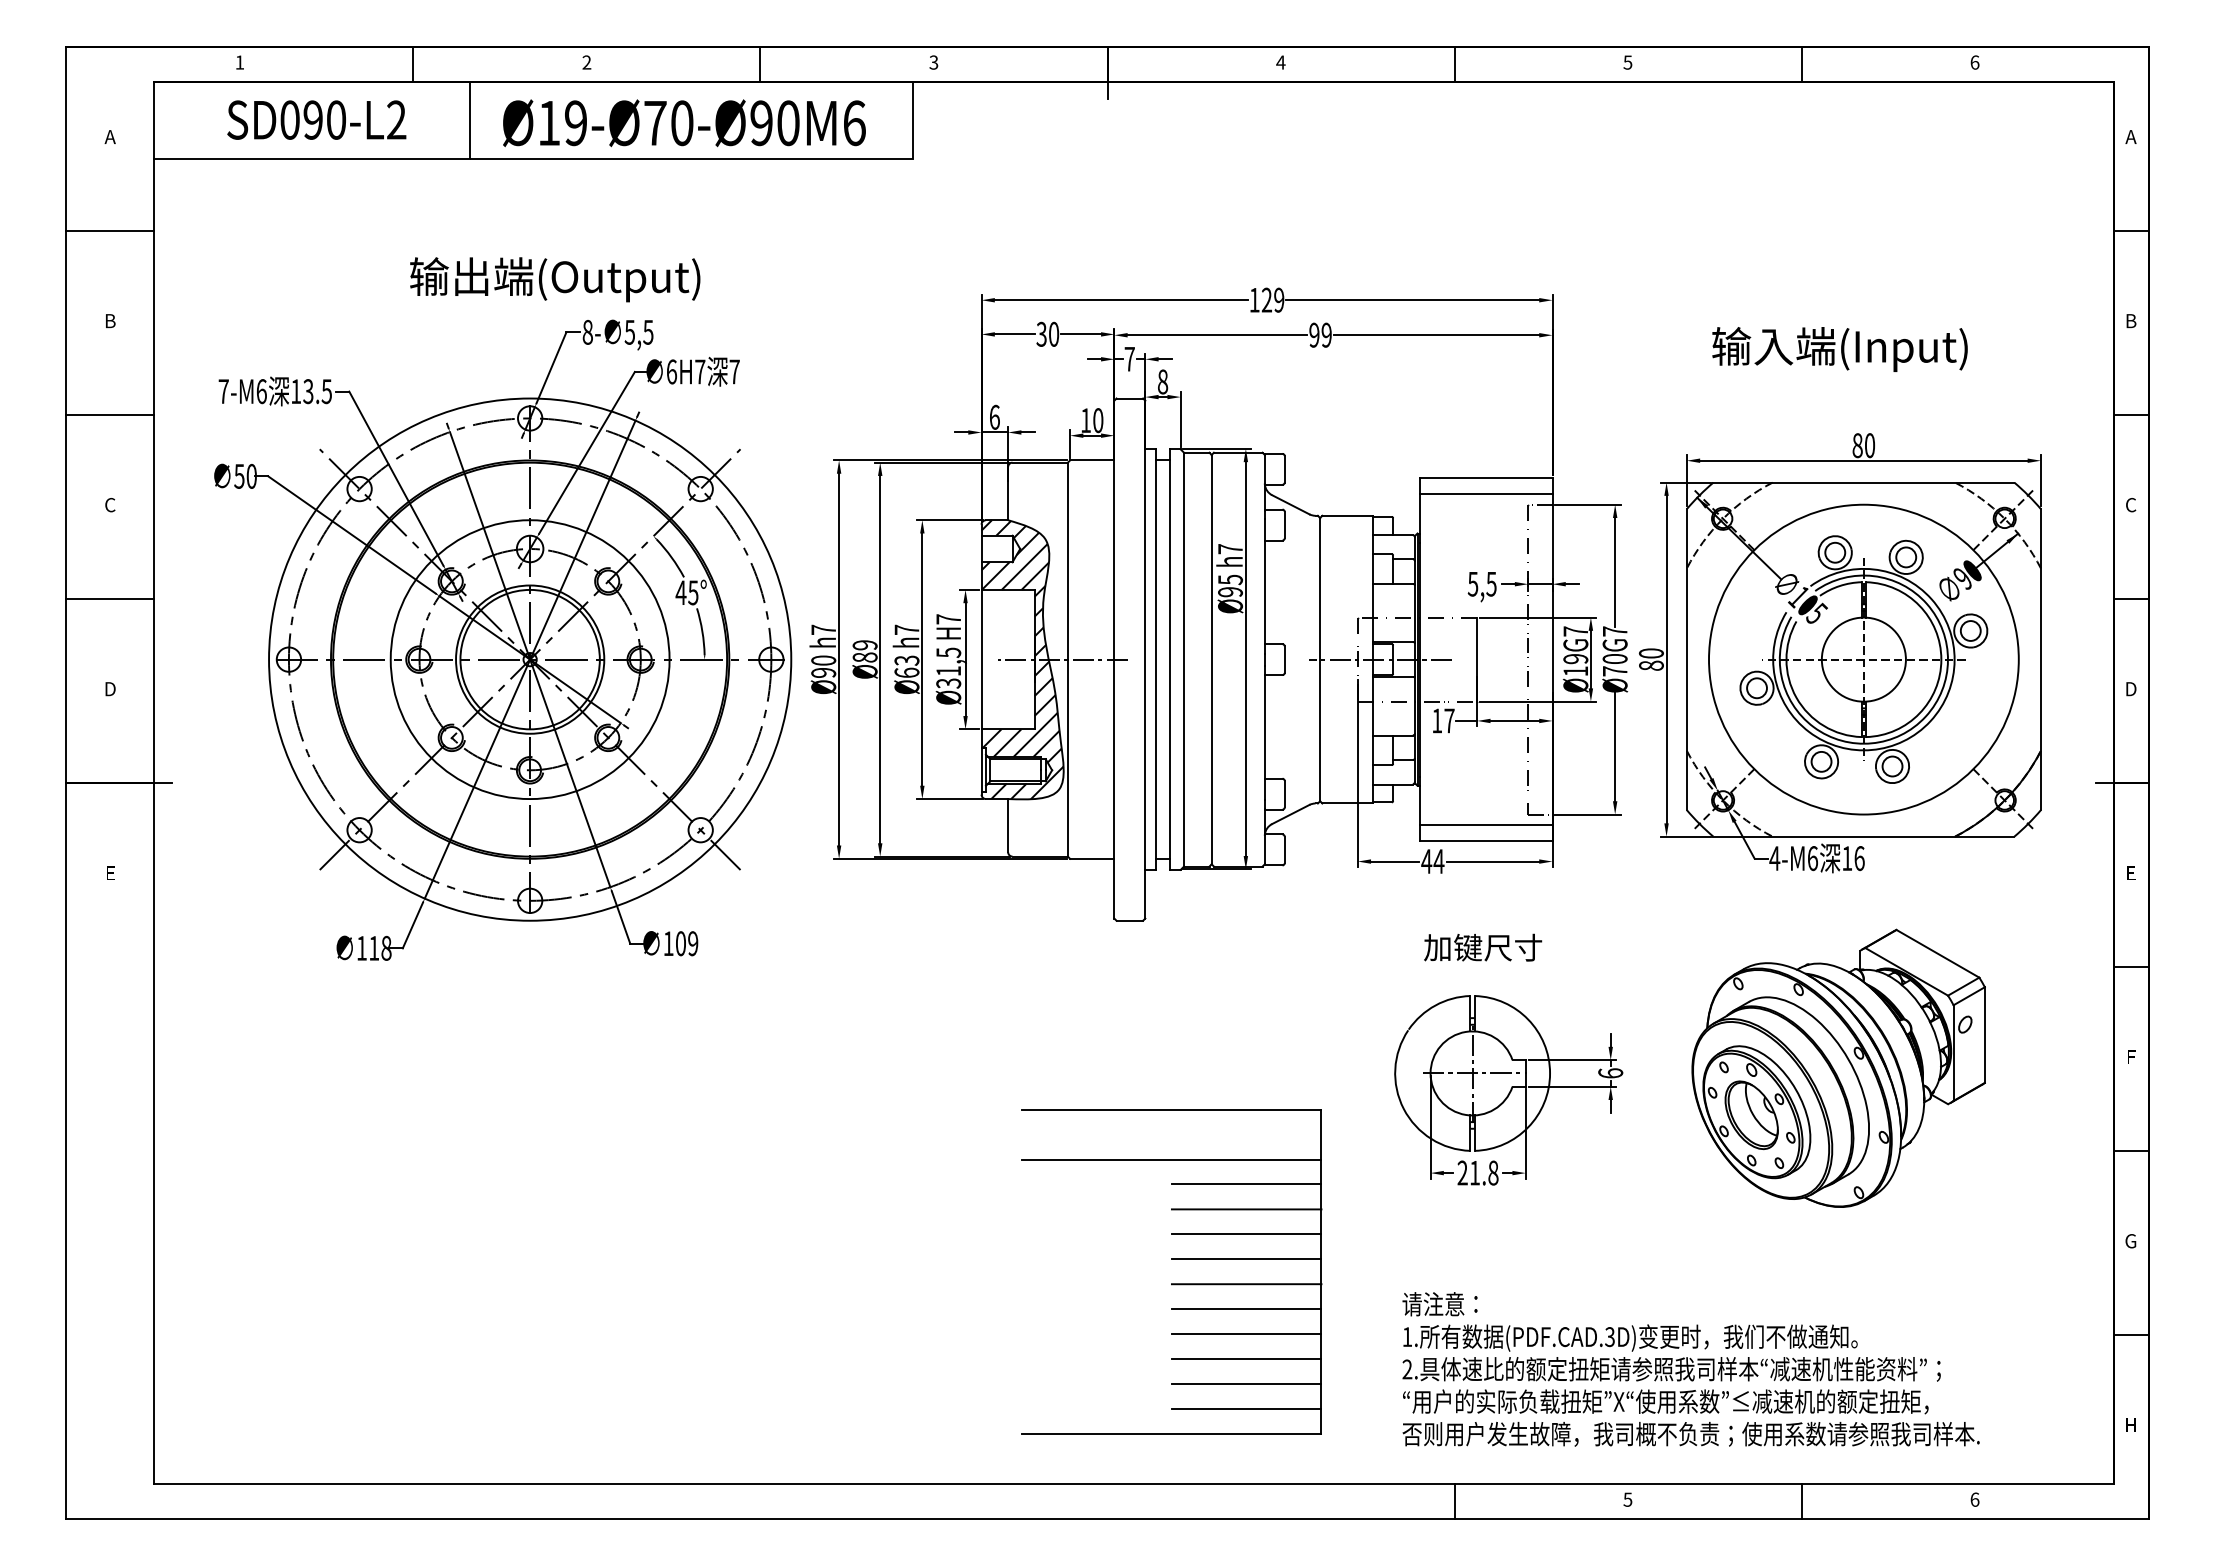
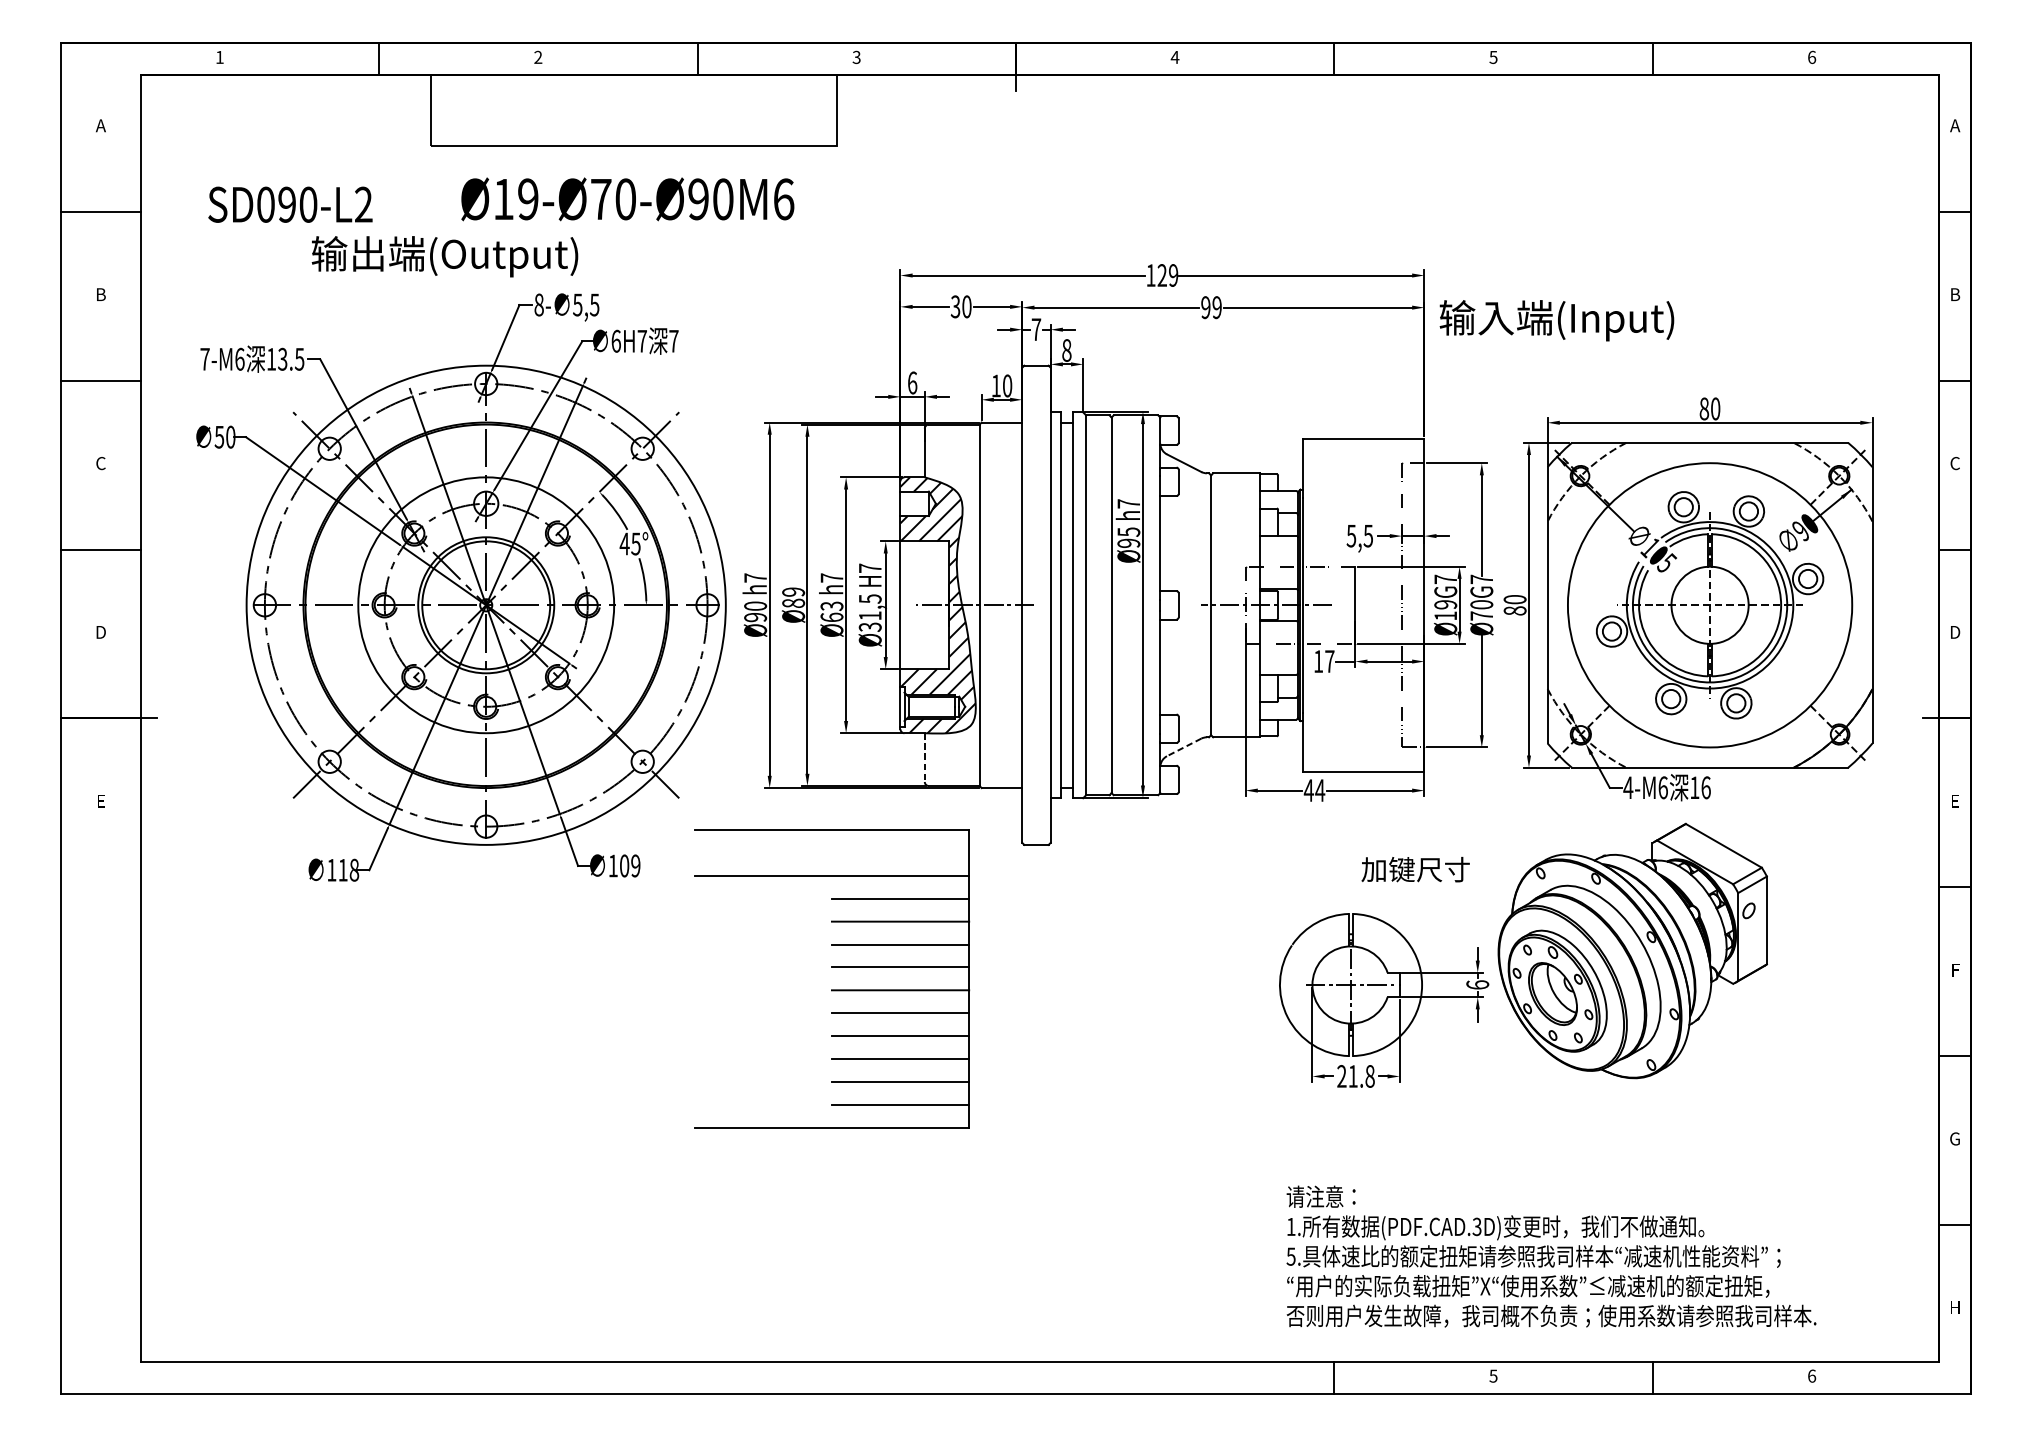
text: (316, 119) -> (290, 204), moved
text: (684, 123) -> (627, 199), moved
line: (311, 159) -> (285, 146), removed
text: (555, 279) -> (445, 256), moved
text: (1839, 349) -> (1556, 320), moved
line: (1485, 493) -> (1362, 452), removed
line: (1290, 814) -> (1183, 747), solid -> dashed
line: (1008, 825) -> (925, 757), solid -> dashed
line: (1485, 825) -> (1362, 757), removed
text: (1483, 947) -> (1416, 869), moved
part: (1838, 1067) -> (1632, 950), moved
part: (1171, 1259) -> (831, 967), moved
text: (1407, 1369) -> (1291, 1256), 2. -> 5.

